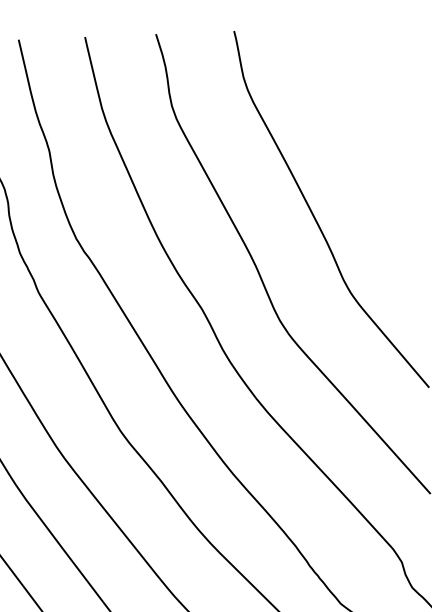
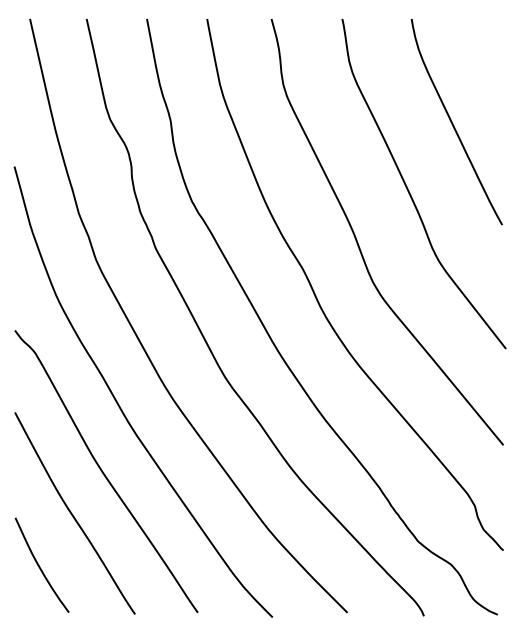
curve: (361, 141) -> (453, 123), added

